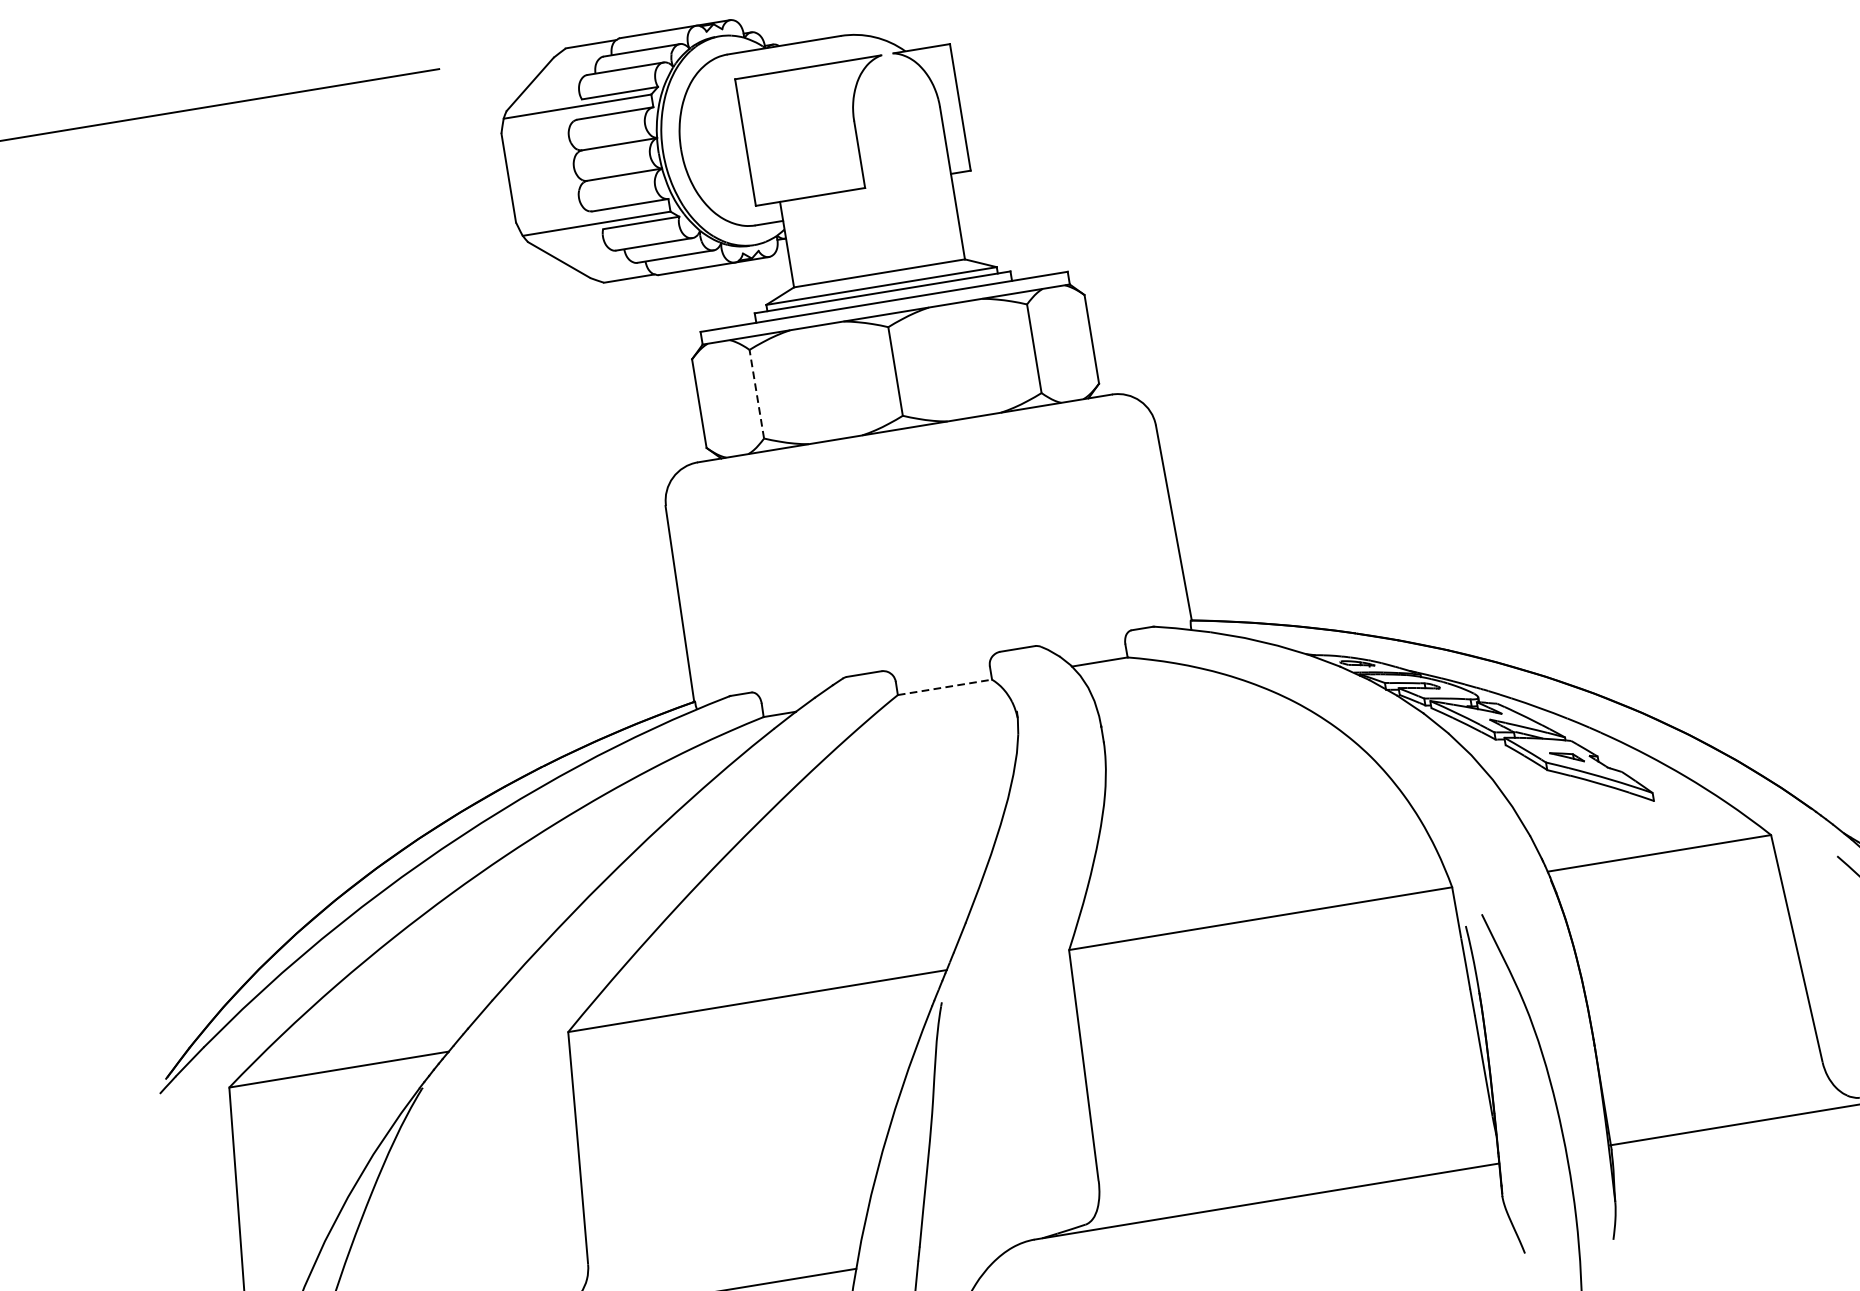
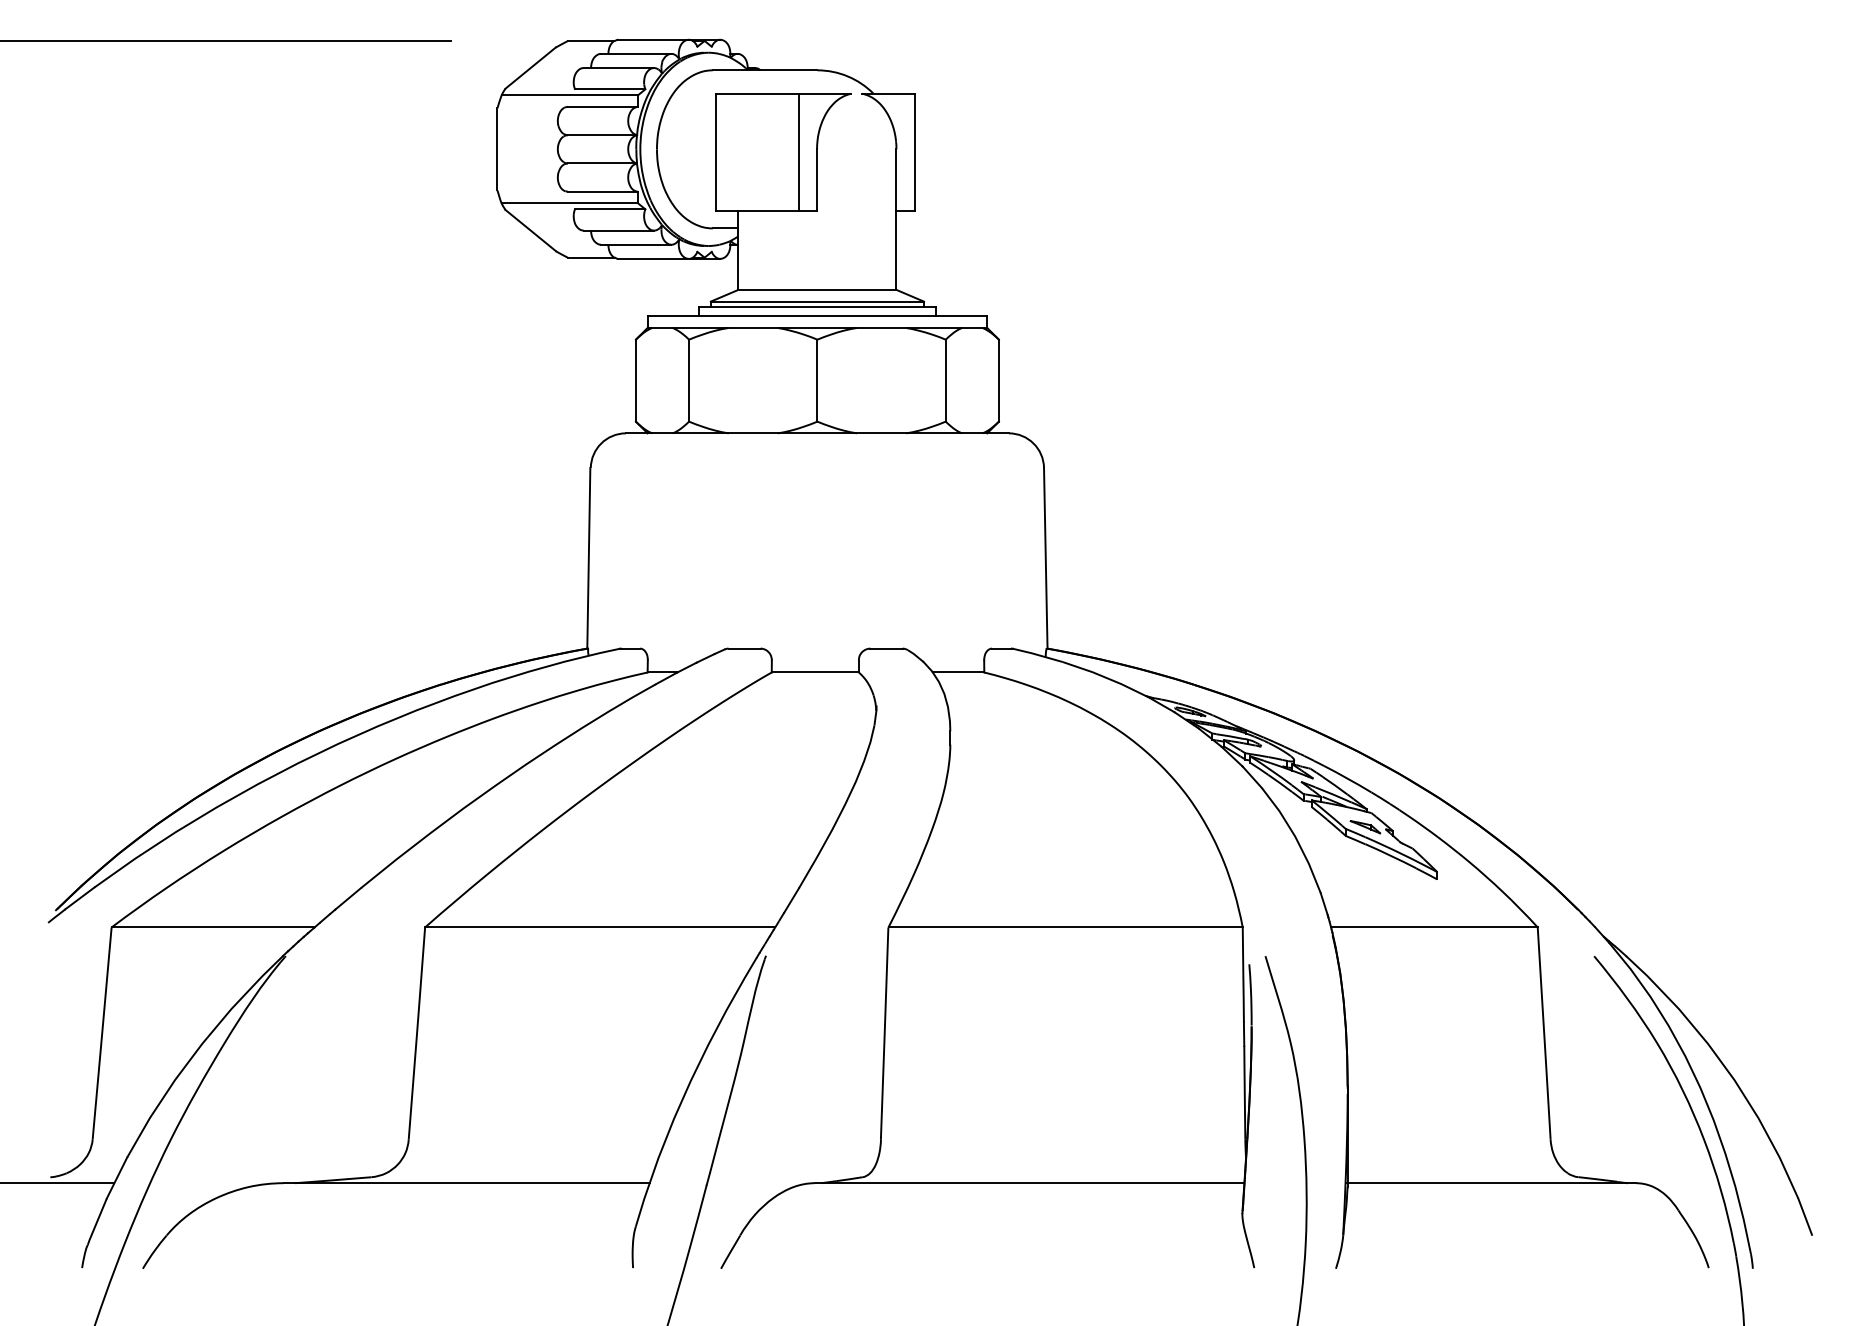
line: (834, 127) -> (798, 151), added
line: (757, 393) -> (689, 380), dashed -> solid
line: (945, 687) -> (815, 672), dashed -> solid

